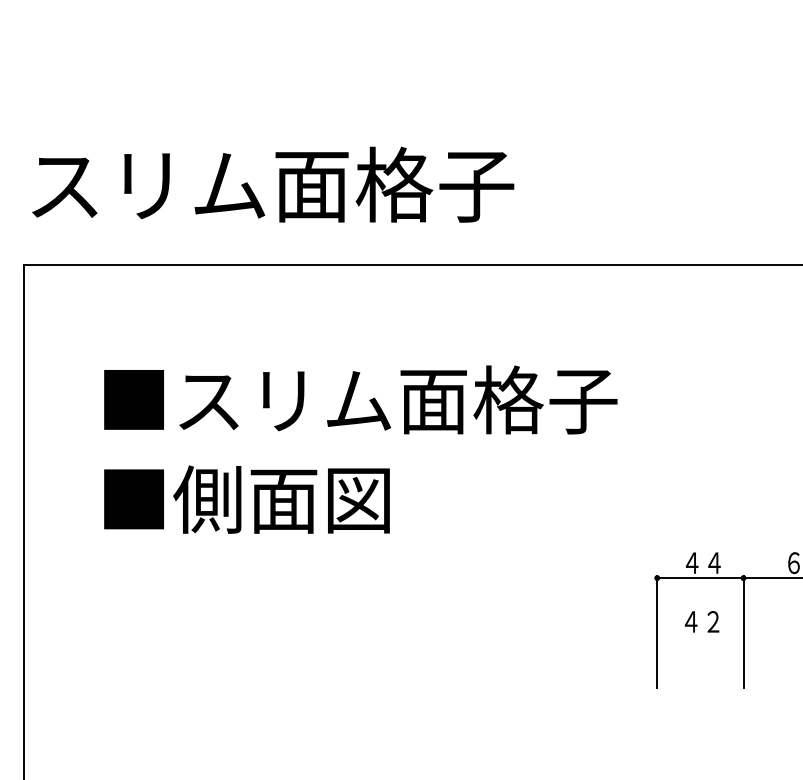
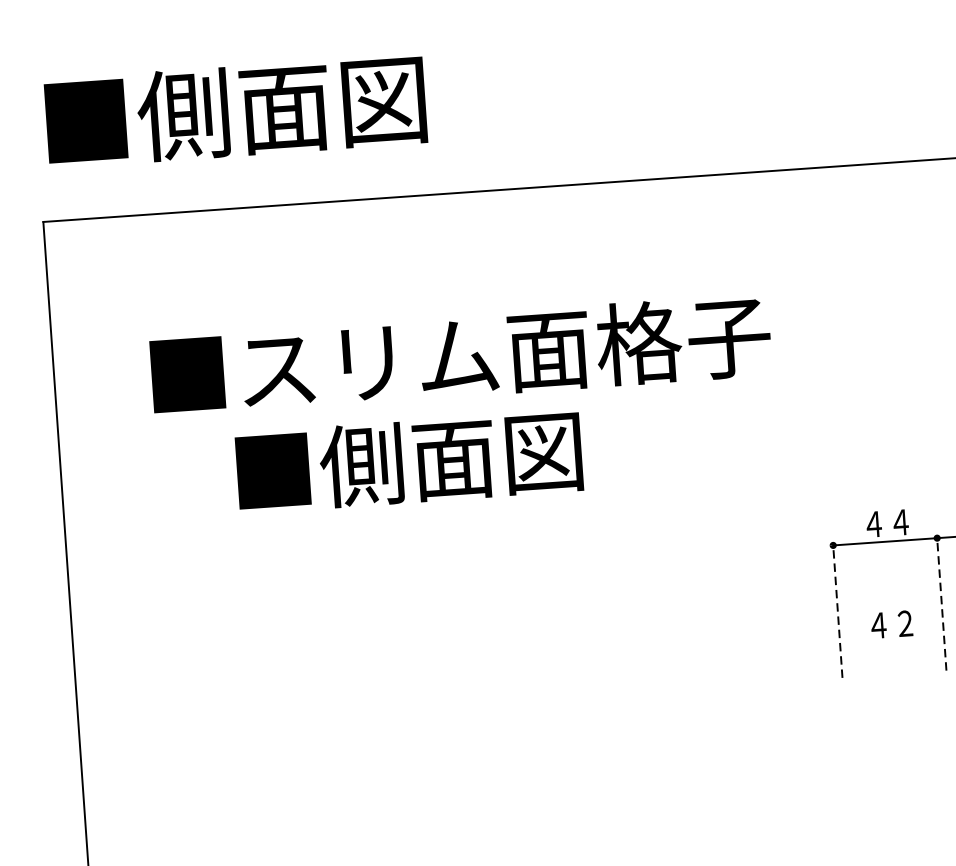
text: (272, 184) -> (336, 103), スリム面格子 -> ■側面図
text: (246, 499) -> (408, 461), moved
text: (701, 621) -> (891, 624), moved
line: (657, 632) -> (838, 610), solid -> dashed
line: (743, 632) -> (941, 603), solid -> dashed

